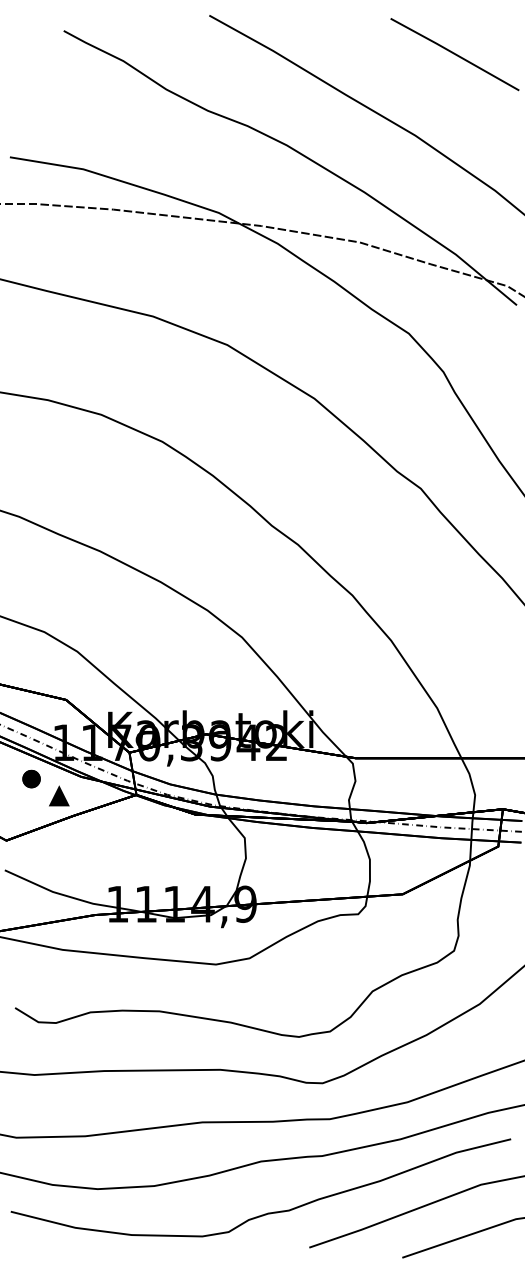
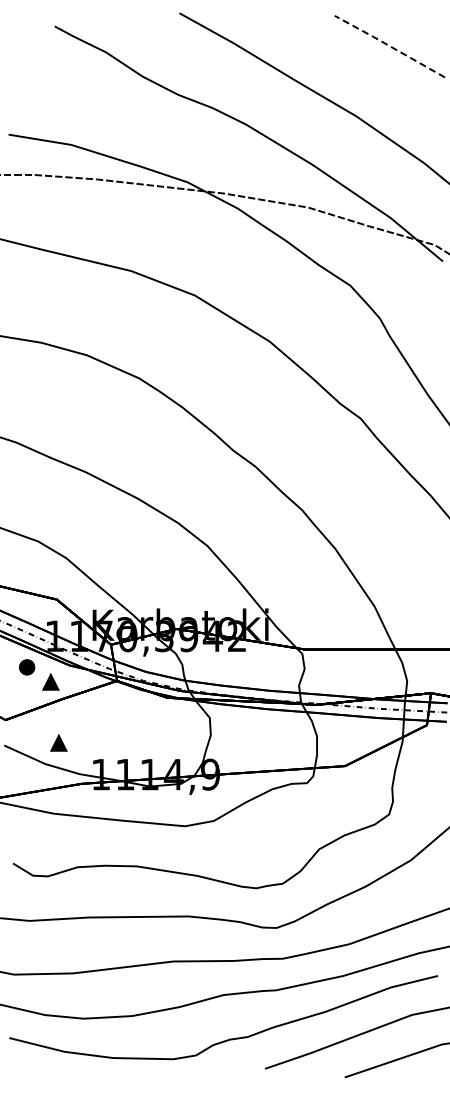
line: (453, 53) -> (388, 45), solid -> dashed
part: (68, 866) -> (58, 742), added

